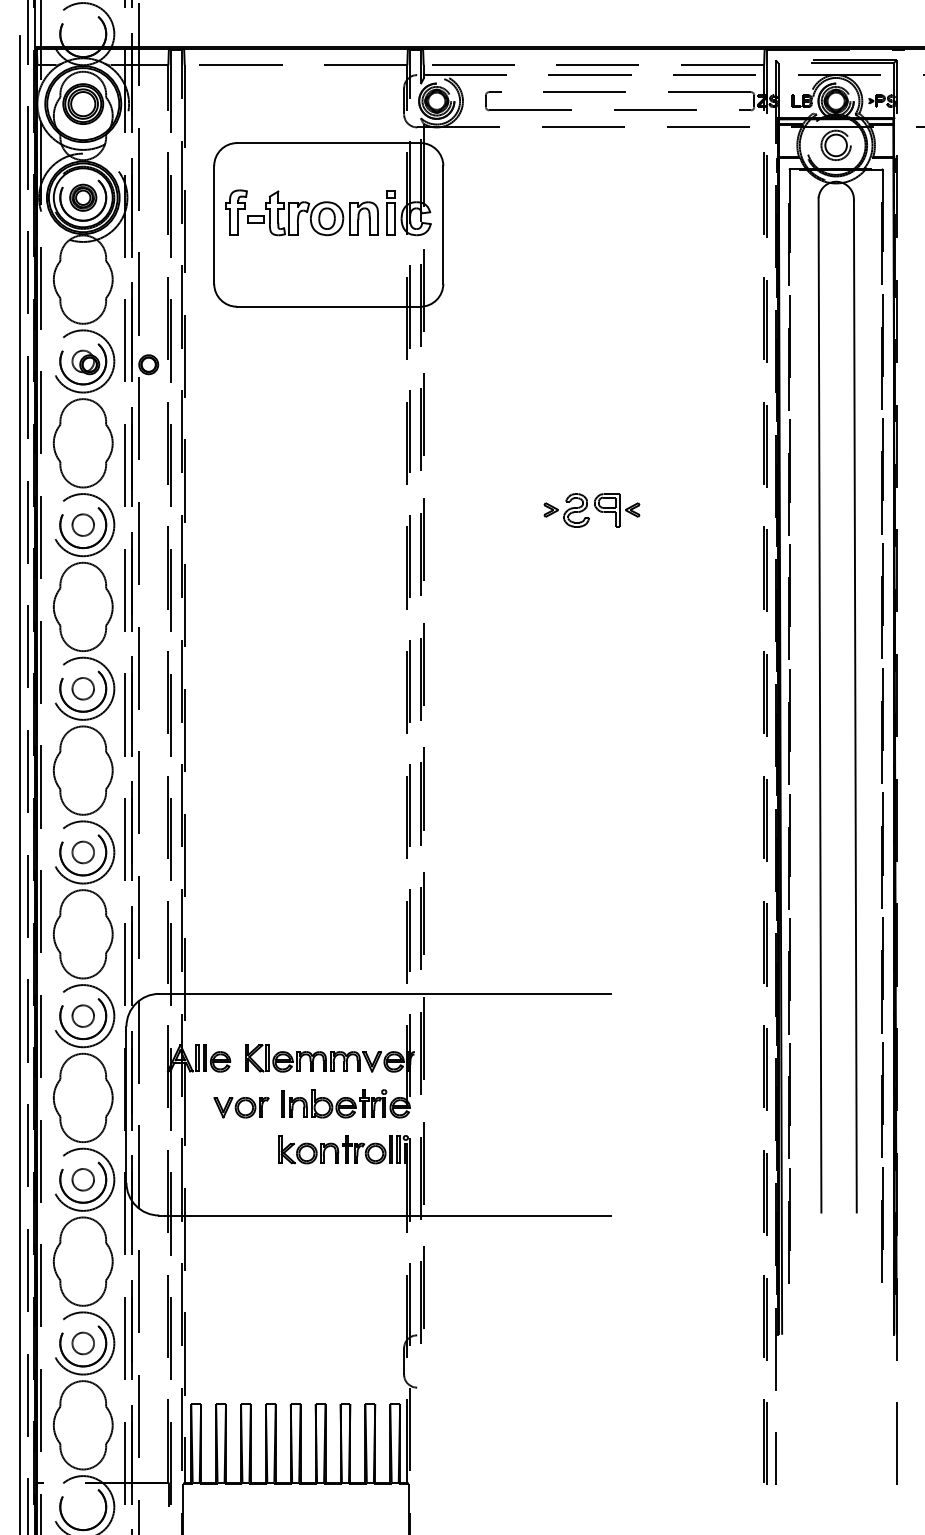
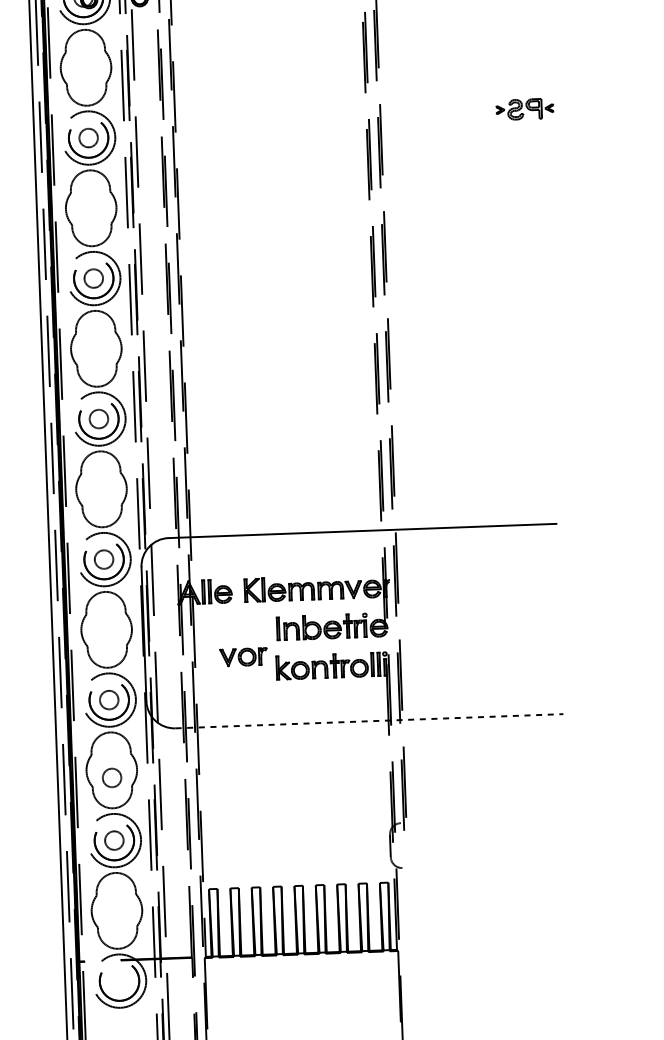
part: (591, 510) -> (524, 109), size x0.7
part: (241, 1107) -> (243, 657), moved
line: (385, 1215) -> (369, 721), solid -> dashed
circle: (82, 1270) -> (111, 777), added

